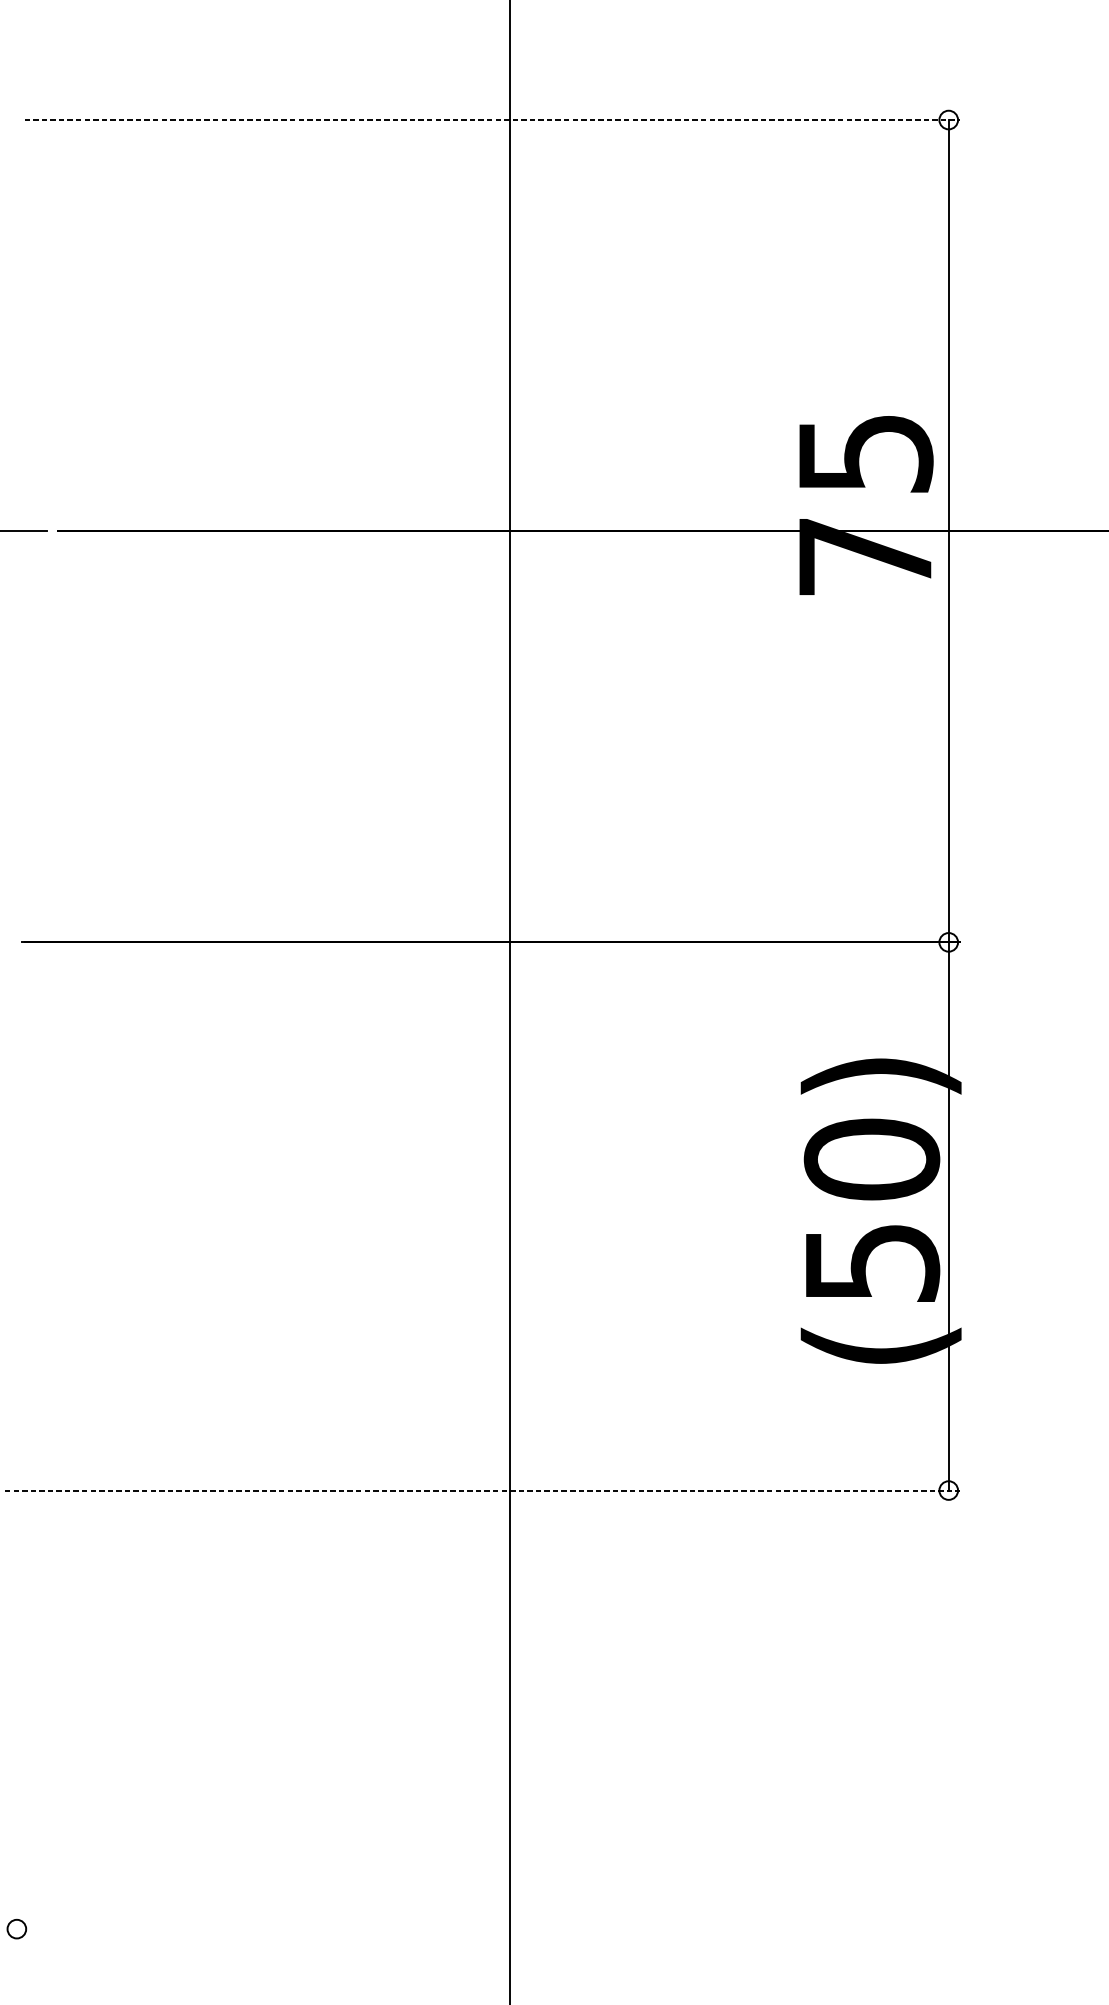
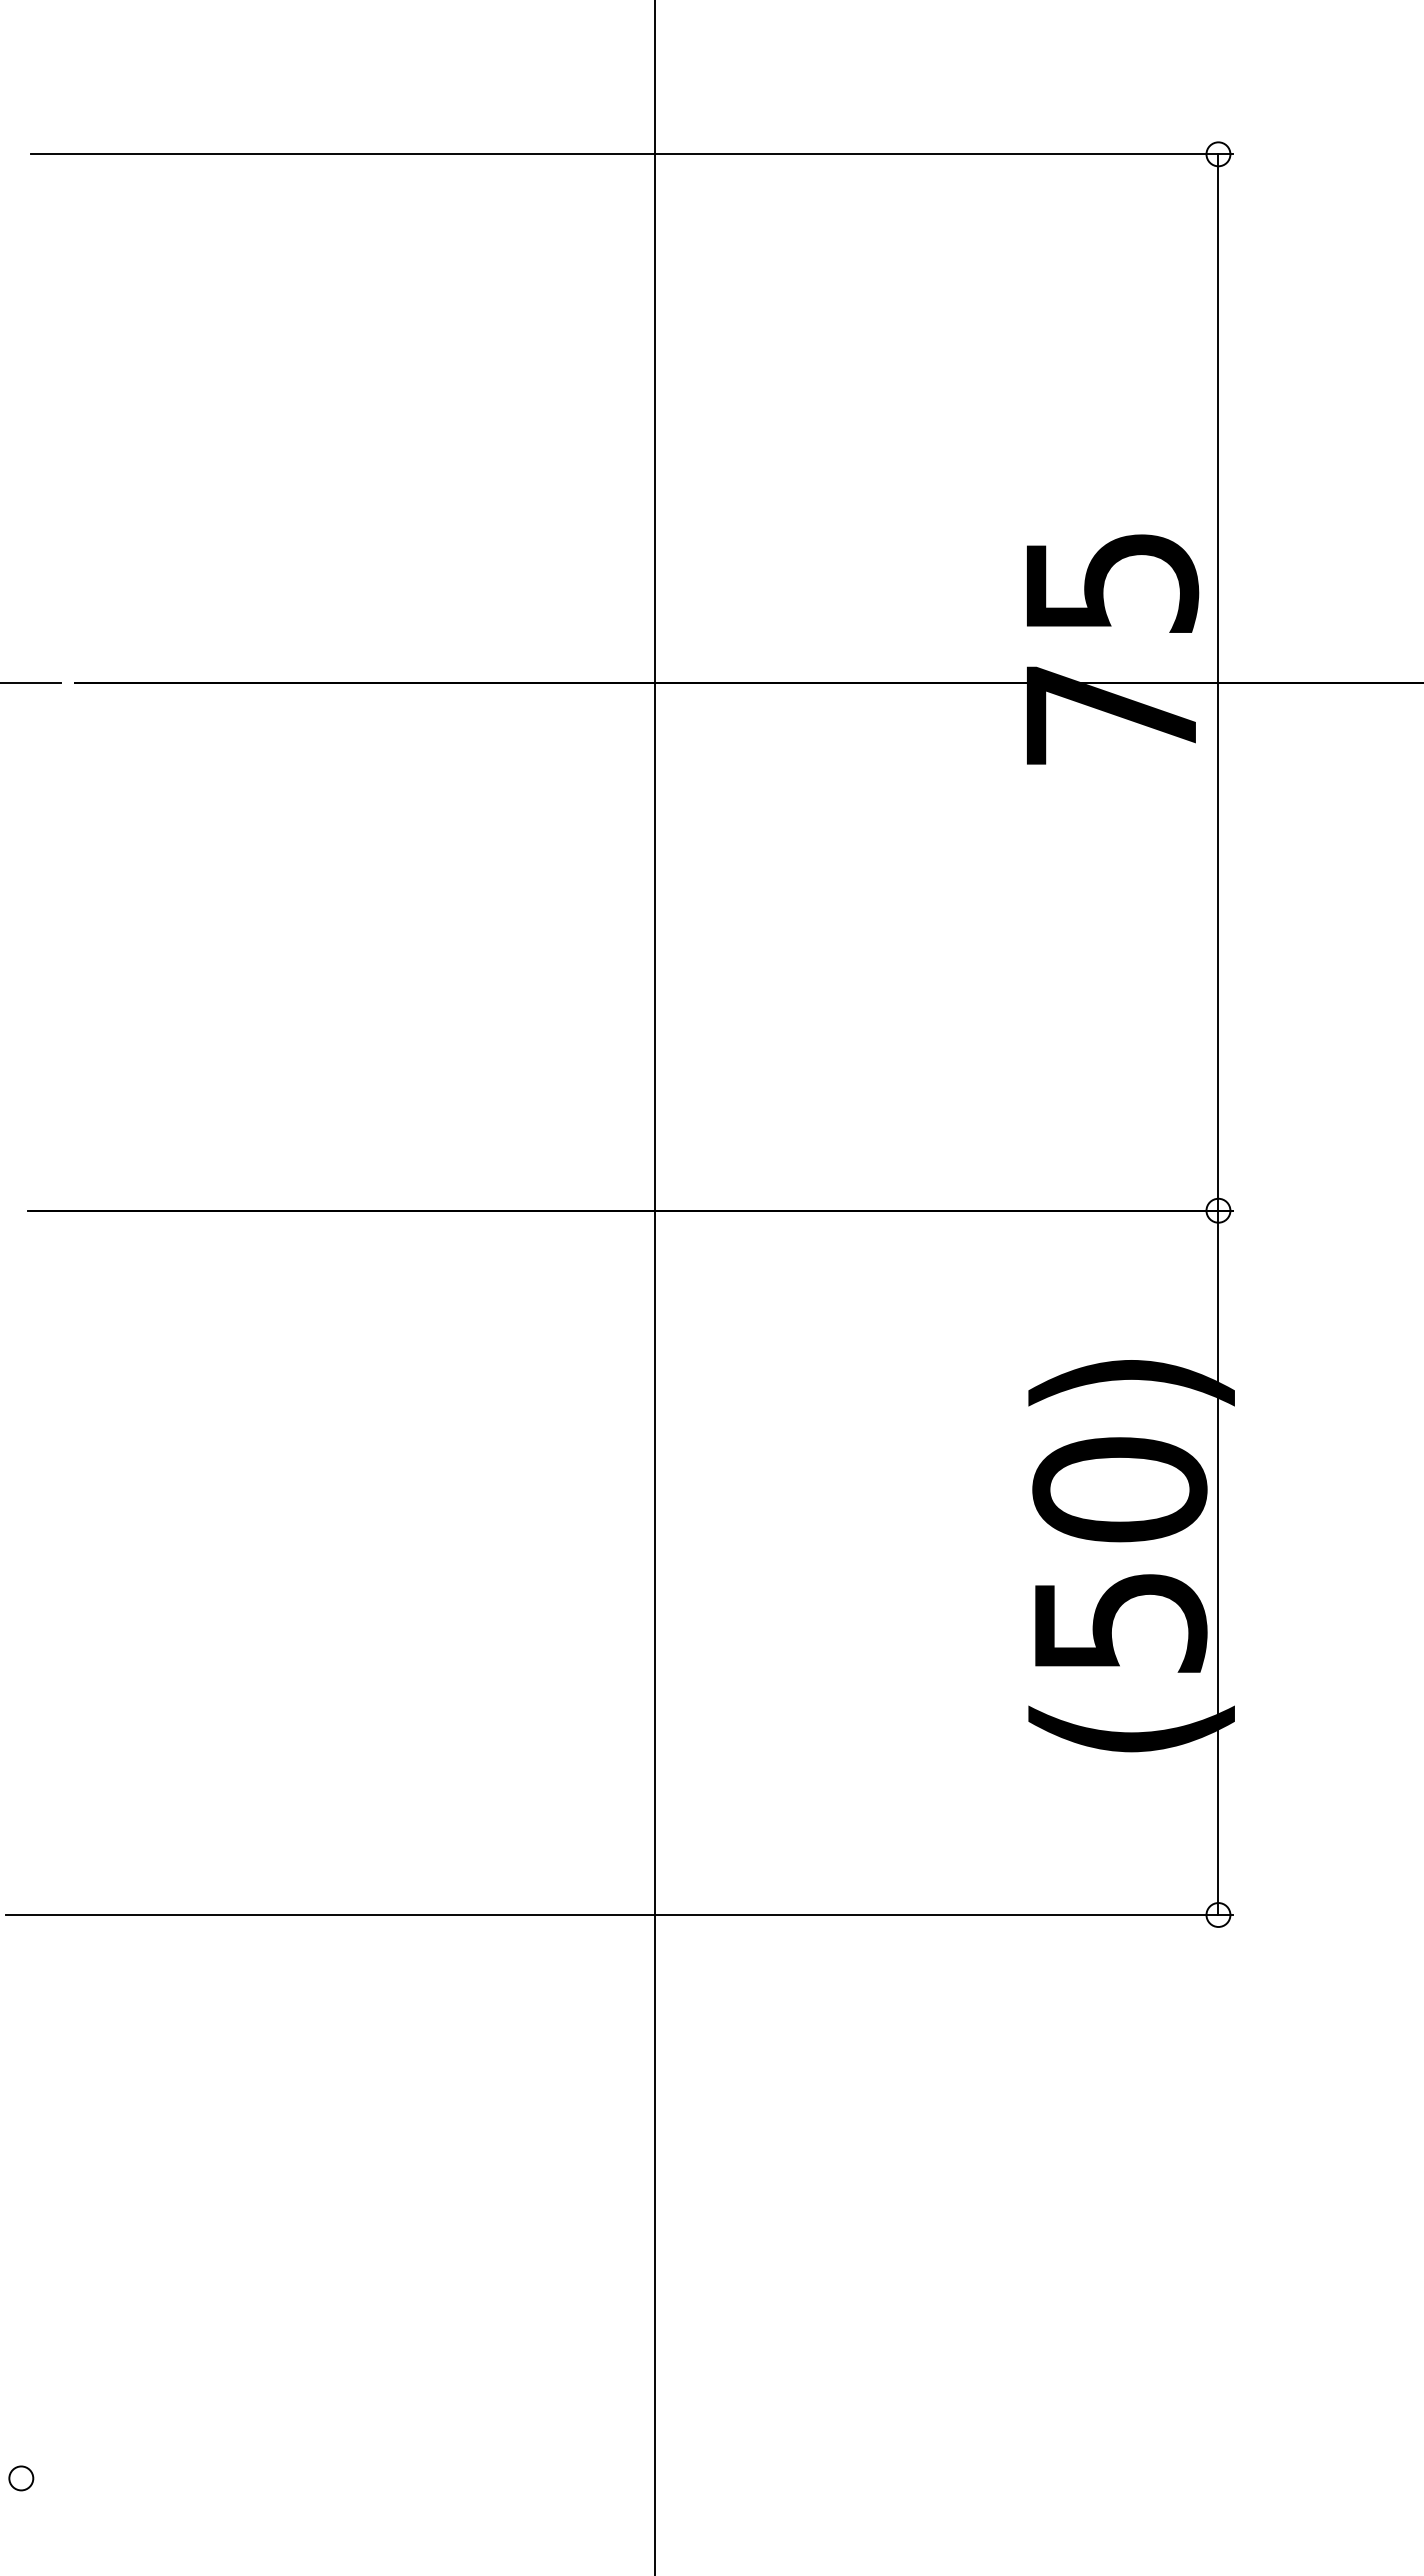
line: (491, 120) -> (631, 154), dashed -> solid
line: (482, 1490) -> (619, 1915), dashed -> solid

